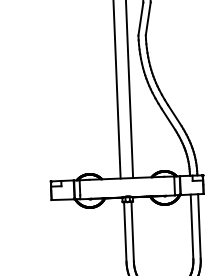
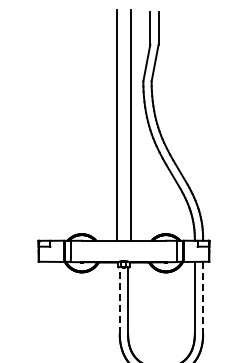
line: (199, 226) -> (203, 298), solid -> dashed
line: (125, 231) -> (119, 300), solid -> dashed

